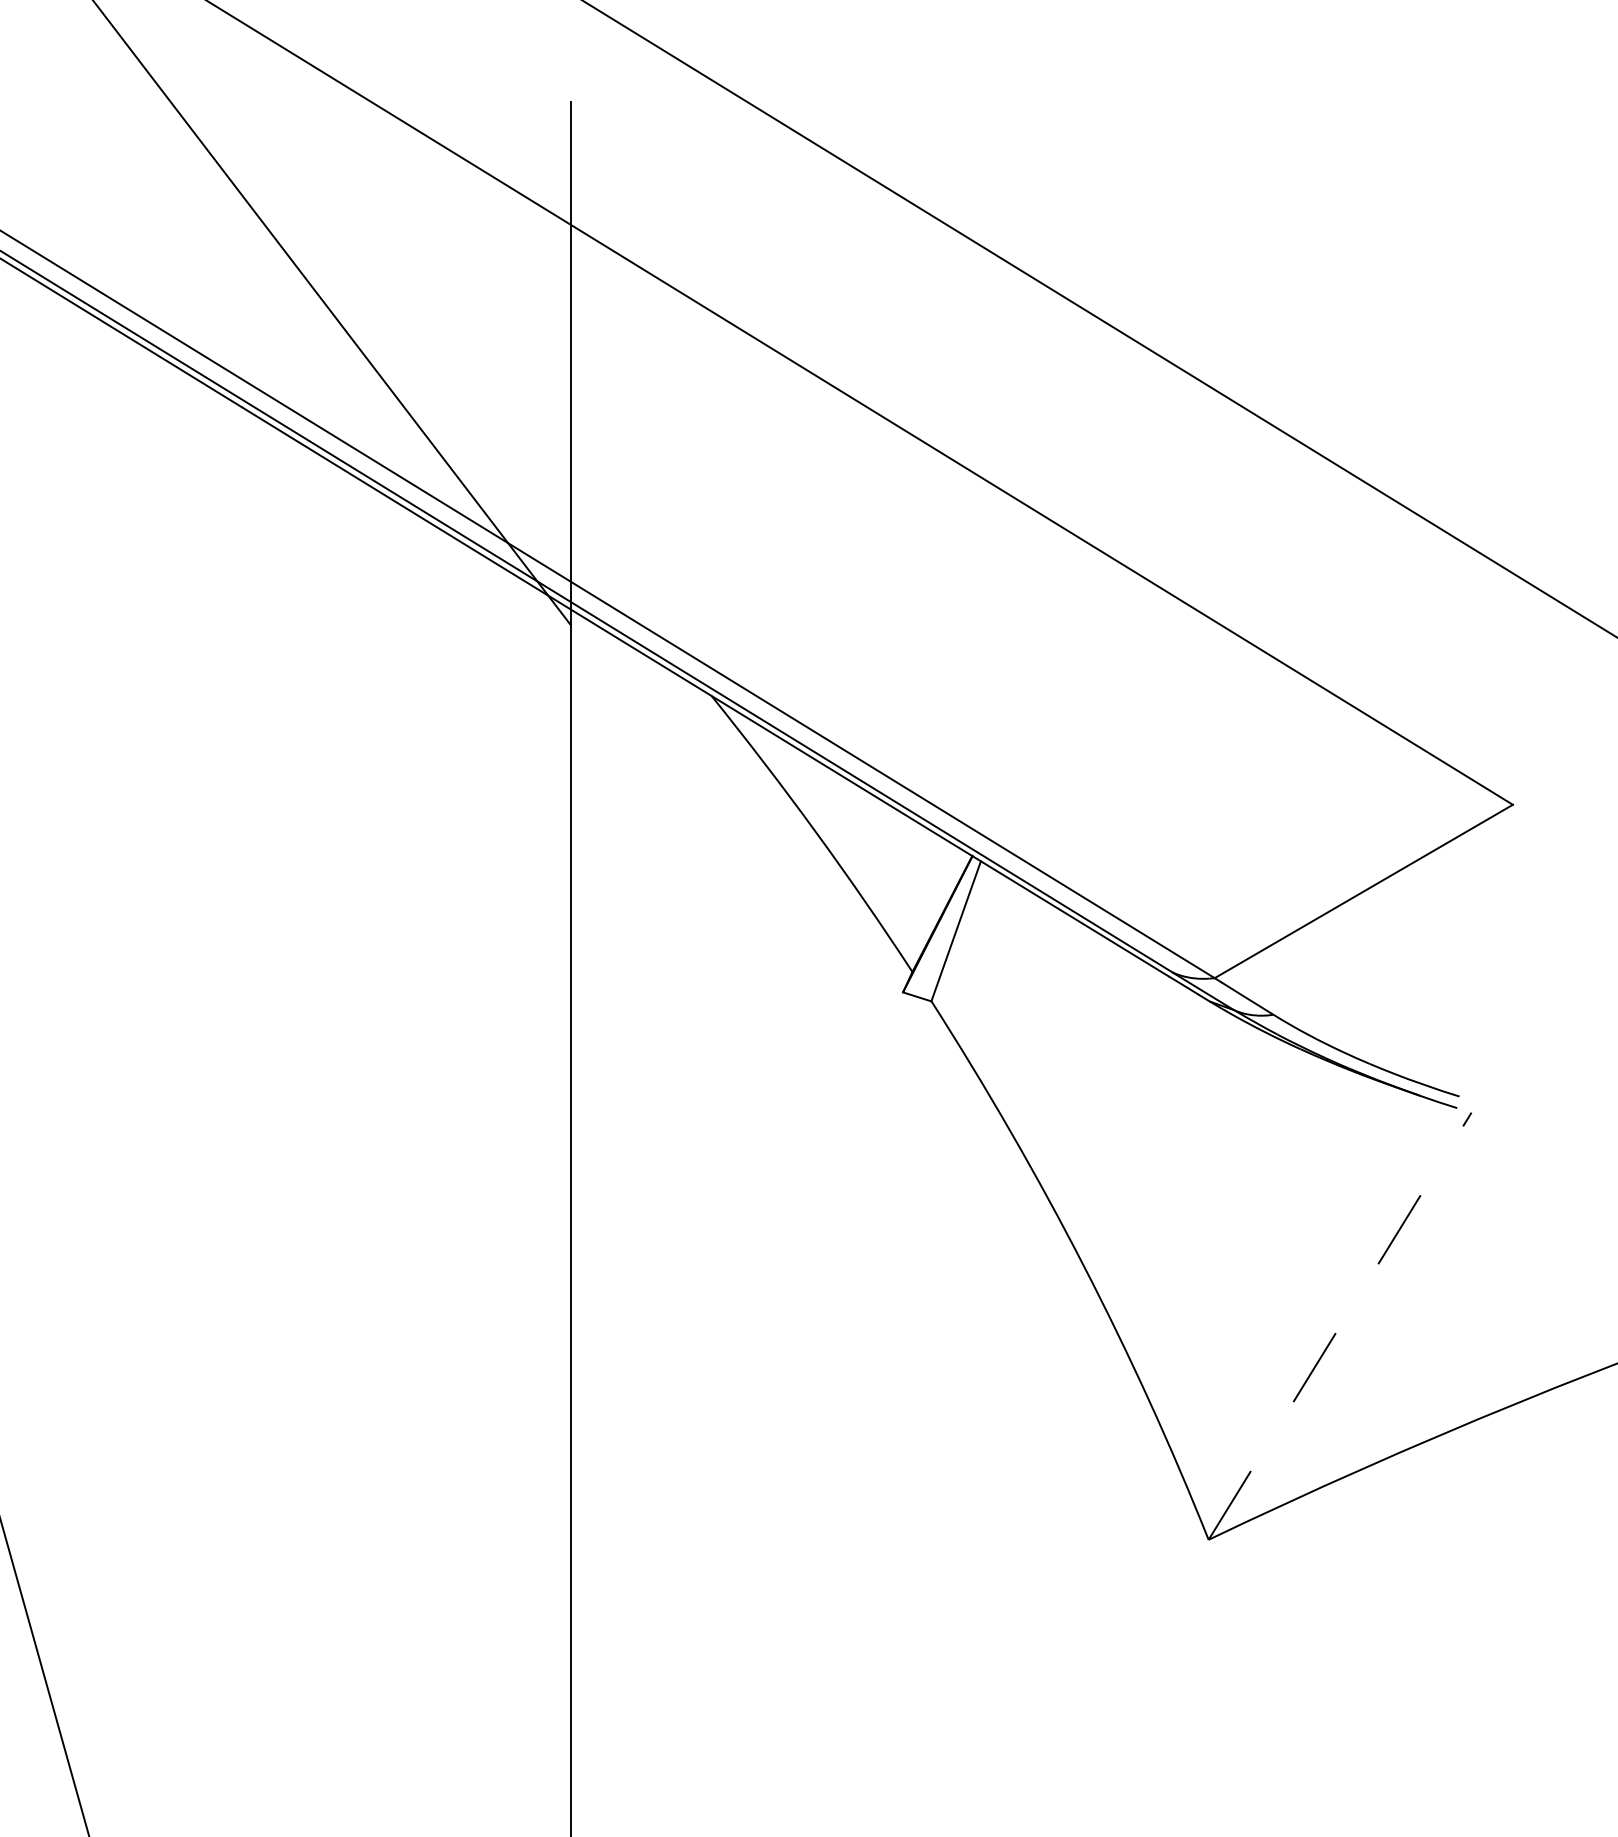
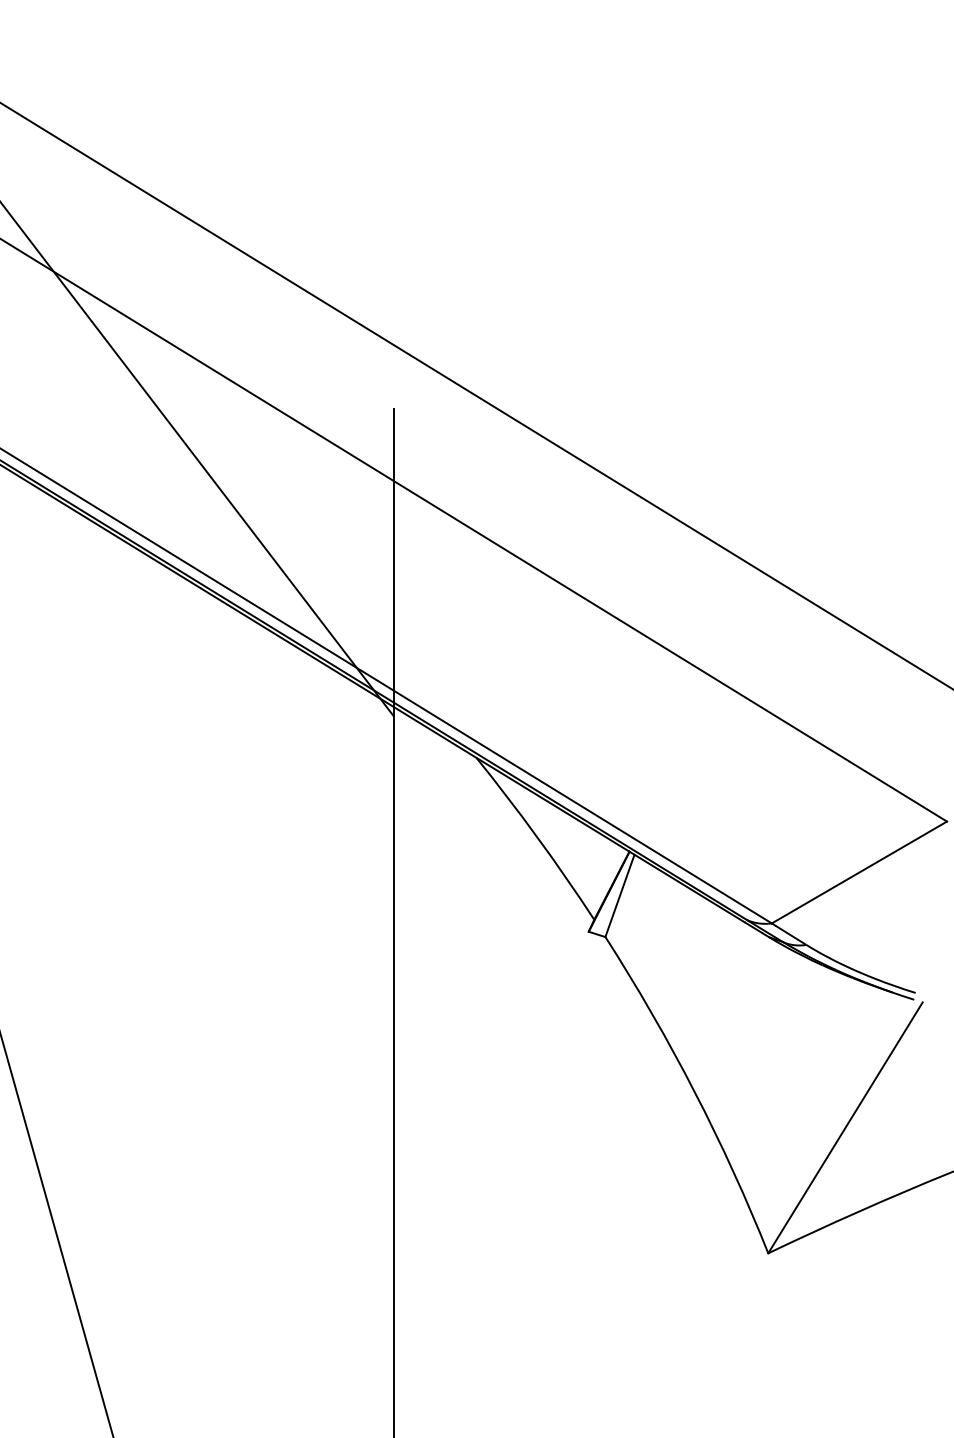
line: (1340, 1325) -> (845, 1127), dashed -> solid

